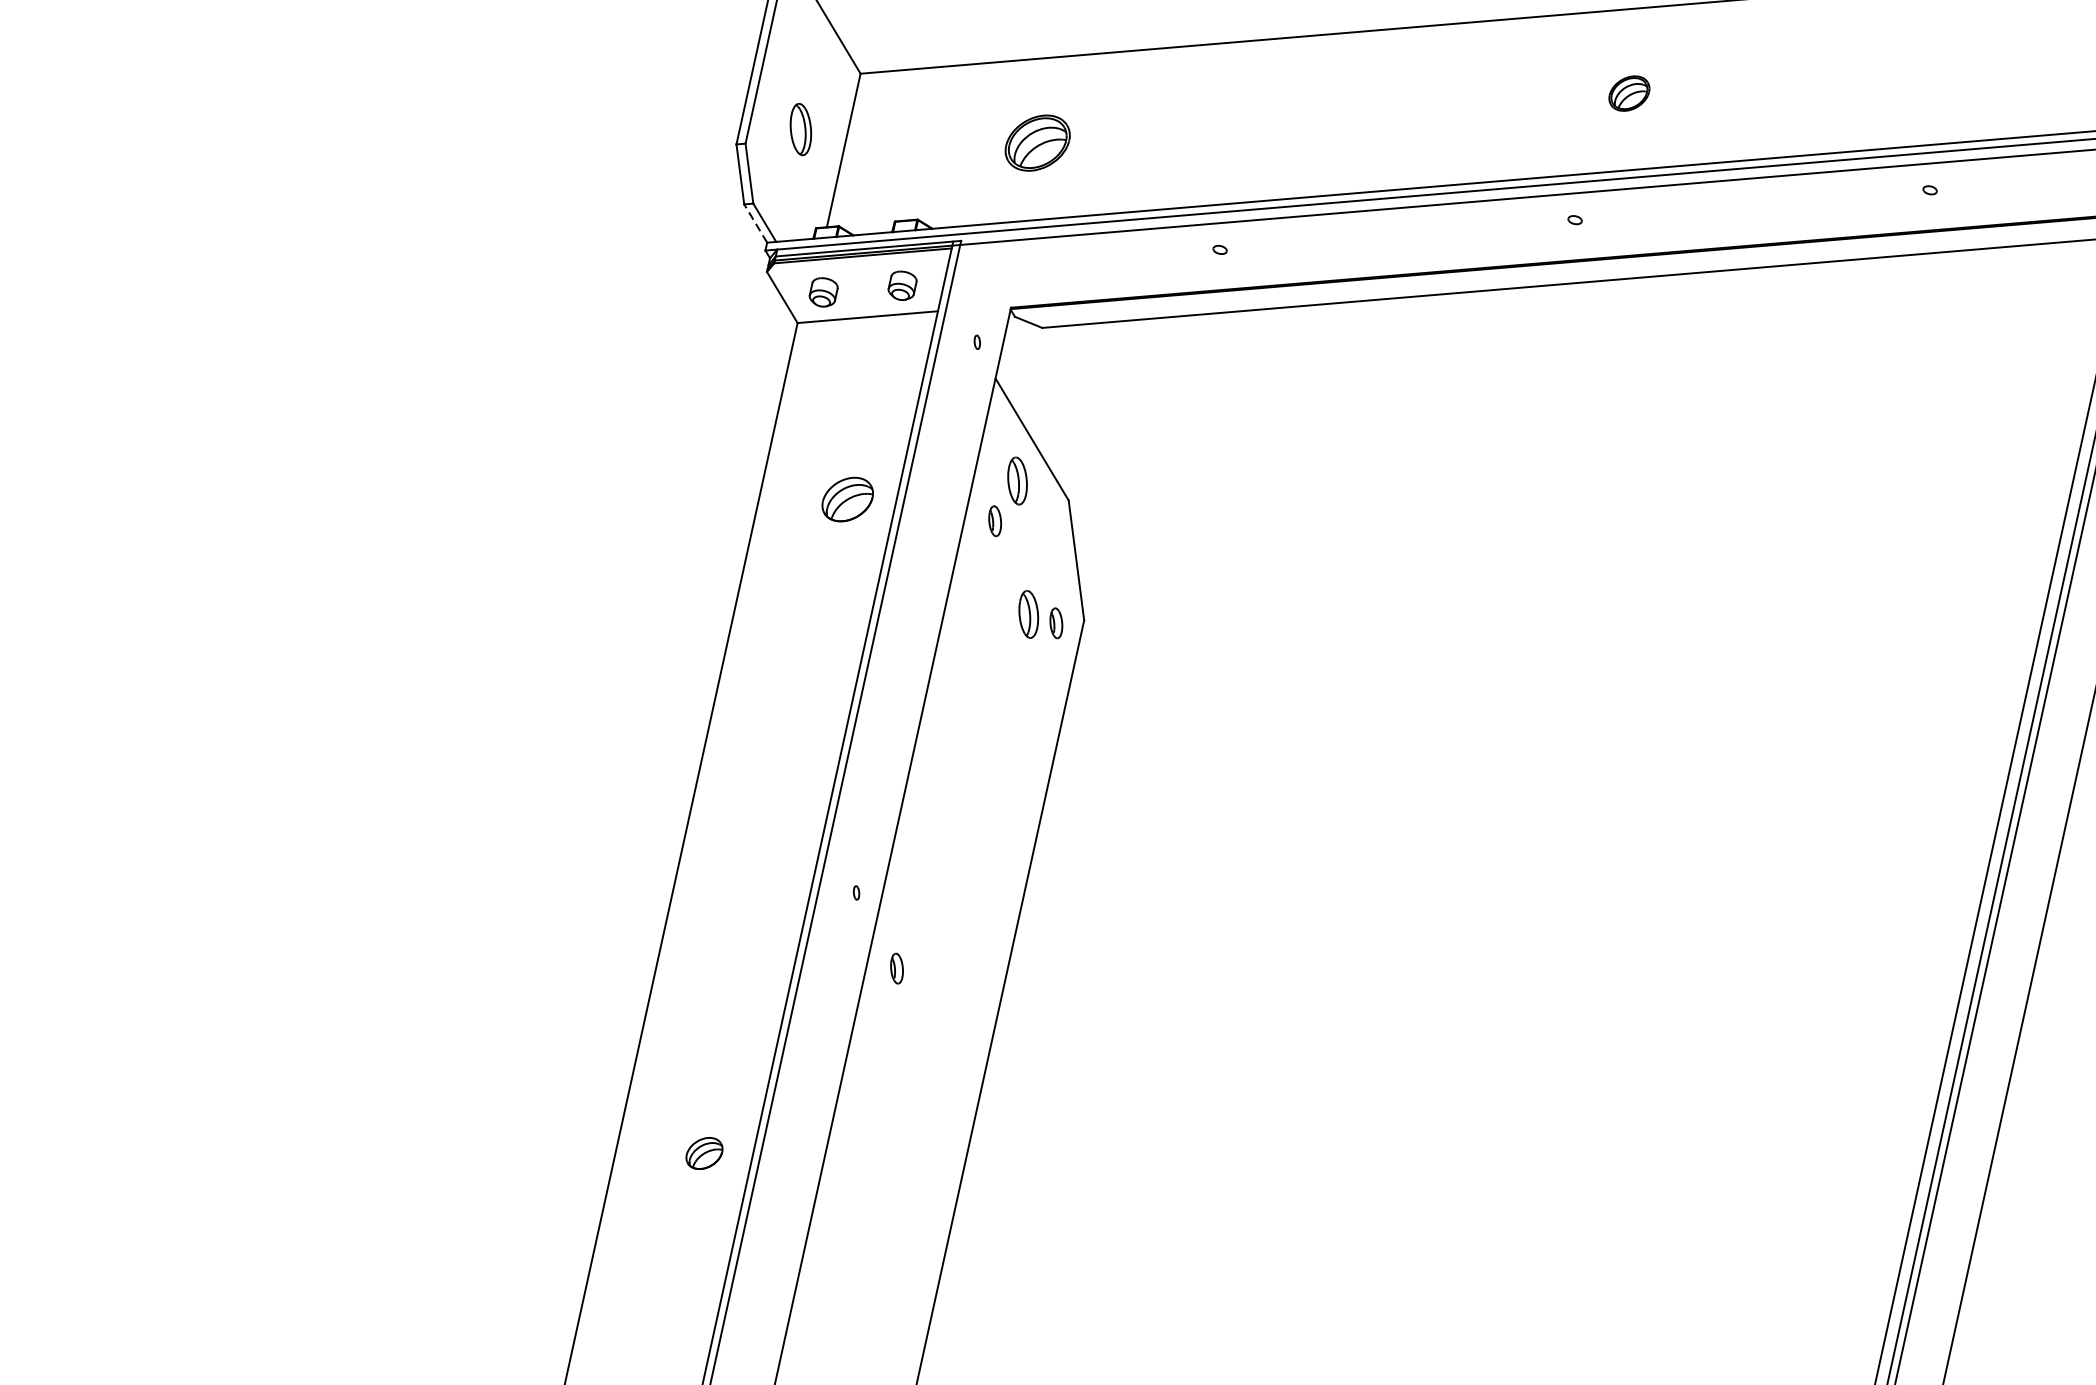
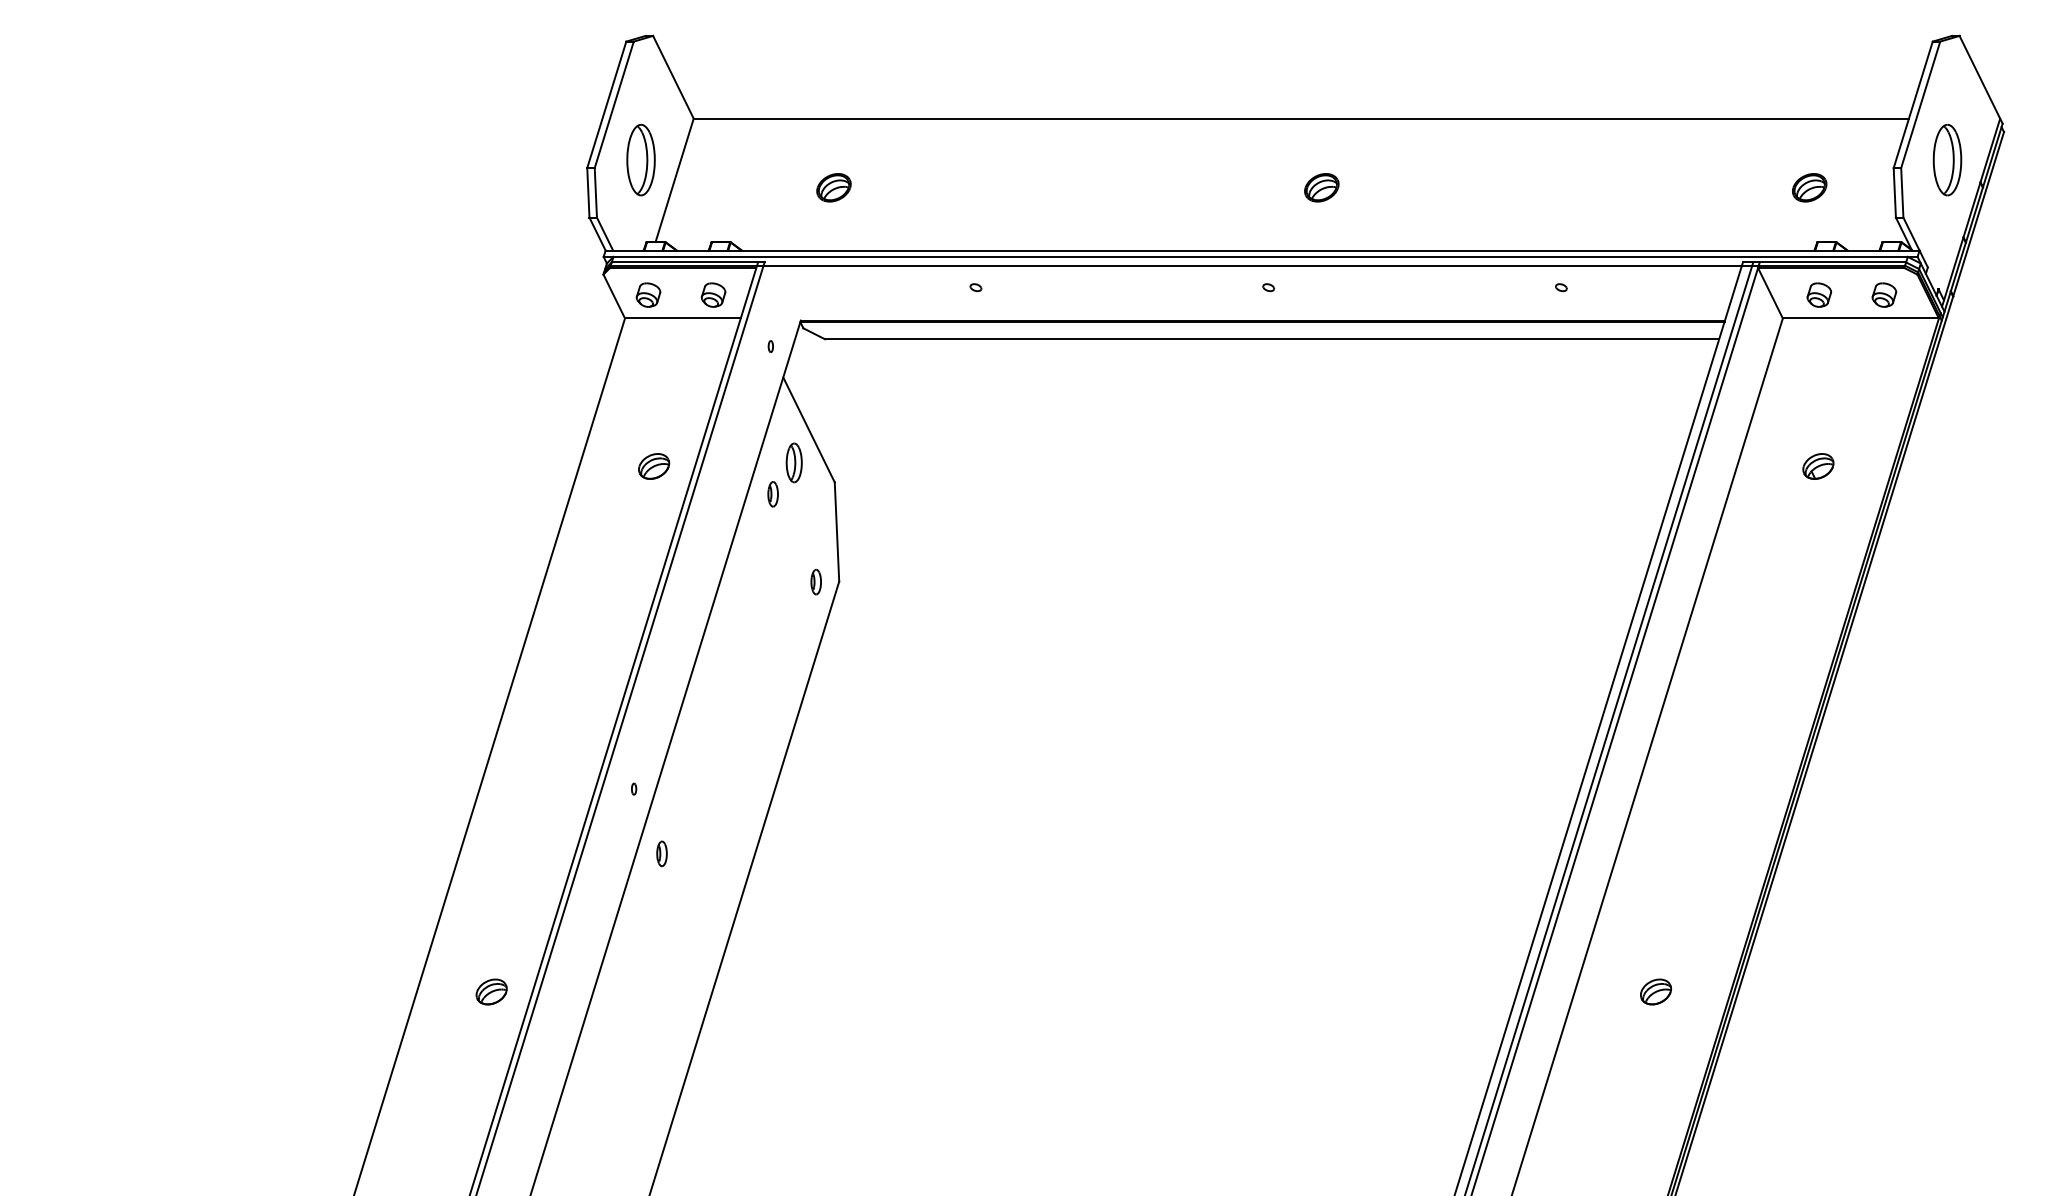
part: (800, 129) -> (640, 160), size x1.67
part: (1037, 142) -> (833, 187), size x0.62
line: (755, 222) -> (597, 233), dashed -> solid
part: (848, 499) -> (654, 466), size x0.71
part: (1027, 613) -> (793, 572), removed

